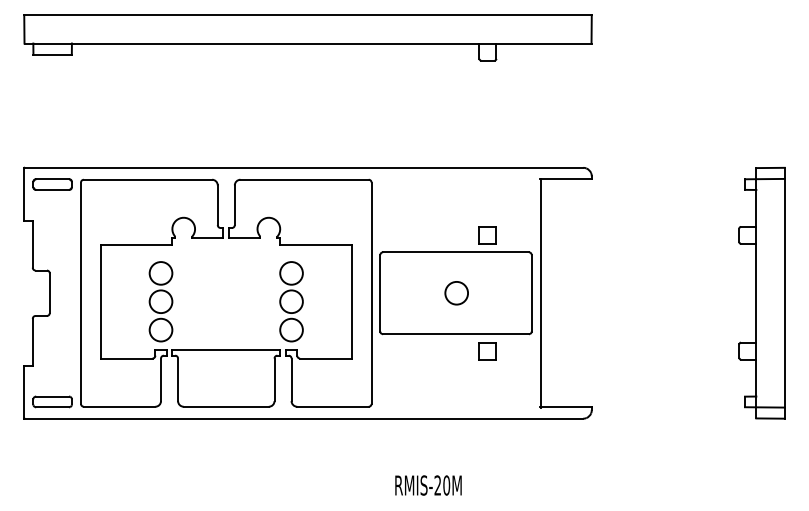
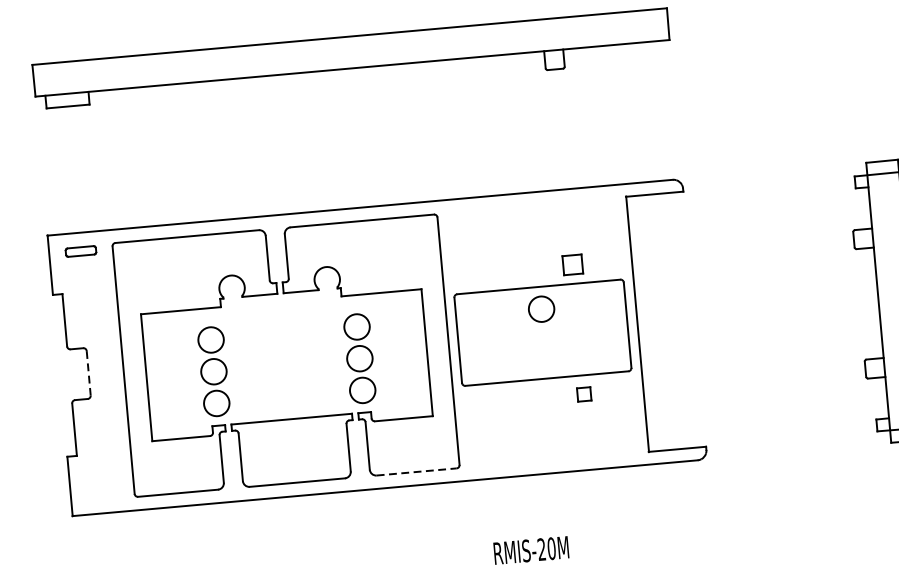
part: (52, 184) -> (80, 251), size x0.7
line: (49, 293) -> (88, 373), solid -> dashed
circle: (456, 293) -> (541, 309), moved
part: (487, 351) -> (583, 394), size x0.7
part: (52, 401) -> (102, 494), removed
line: (332, 406) -> (416, 471), solid -> dashed

